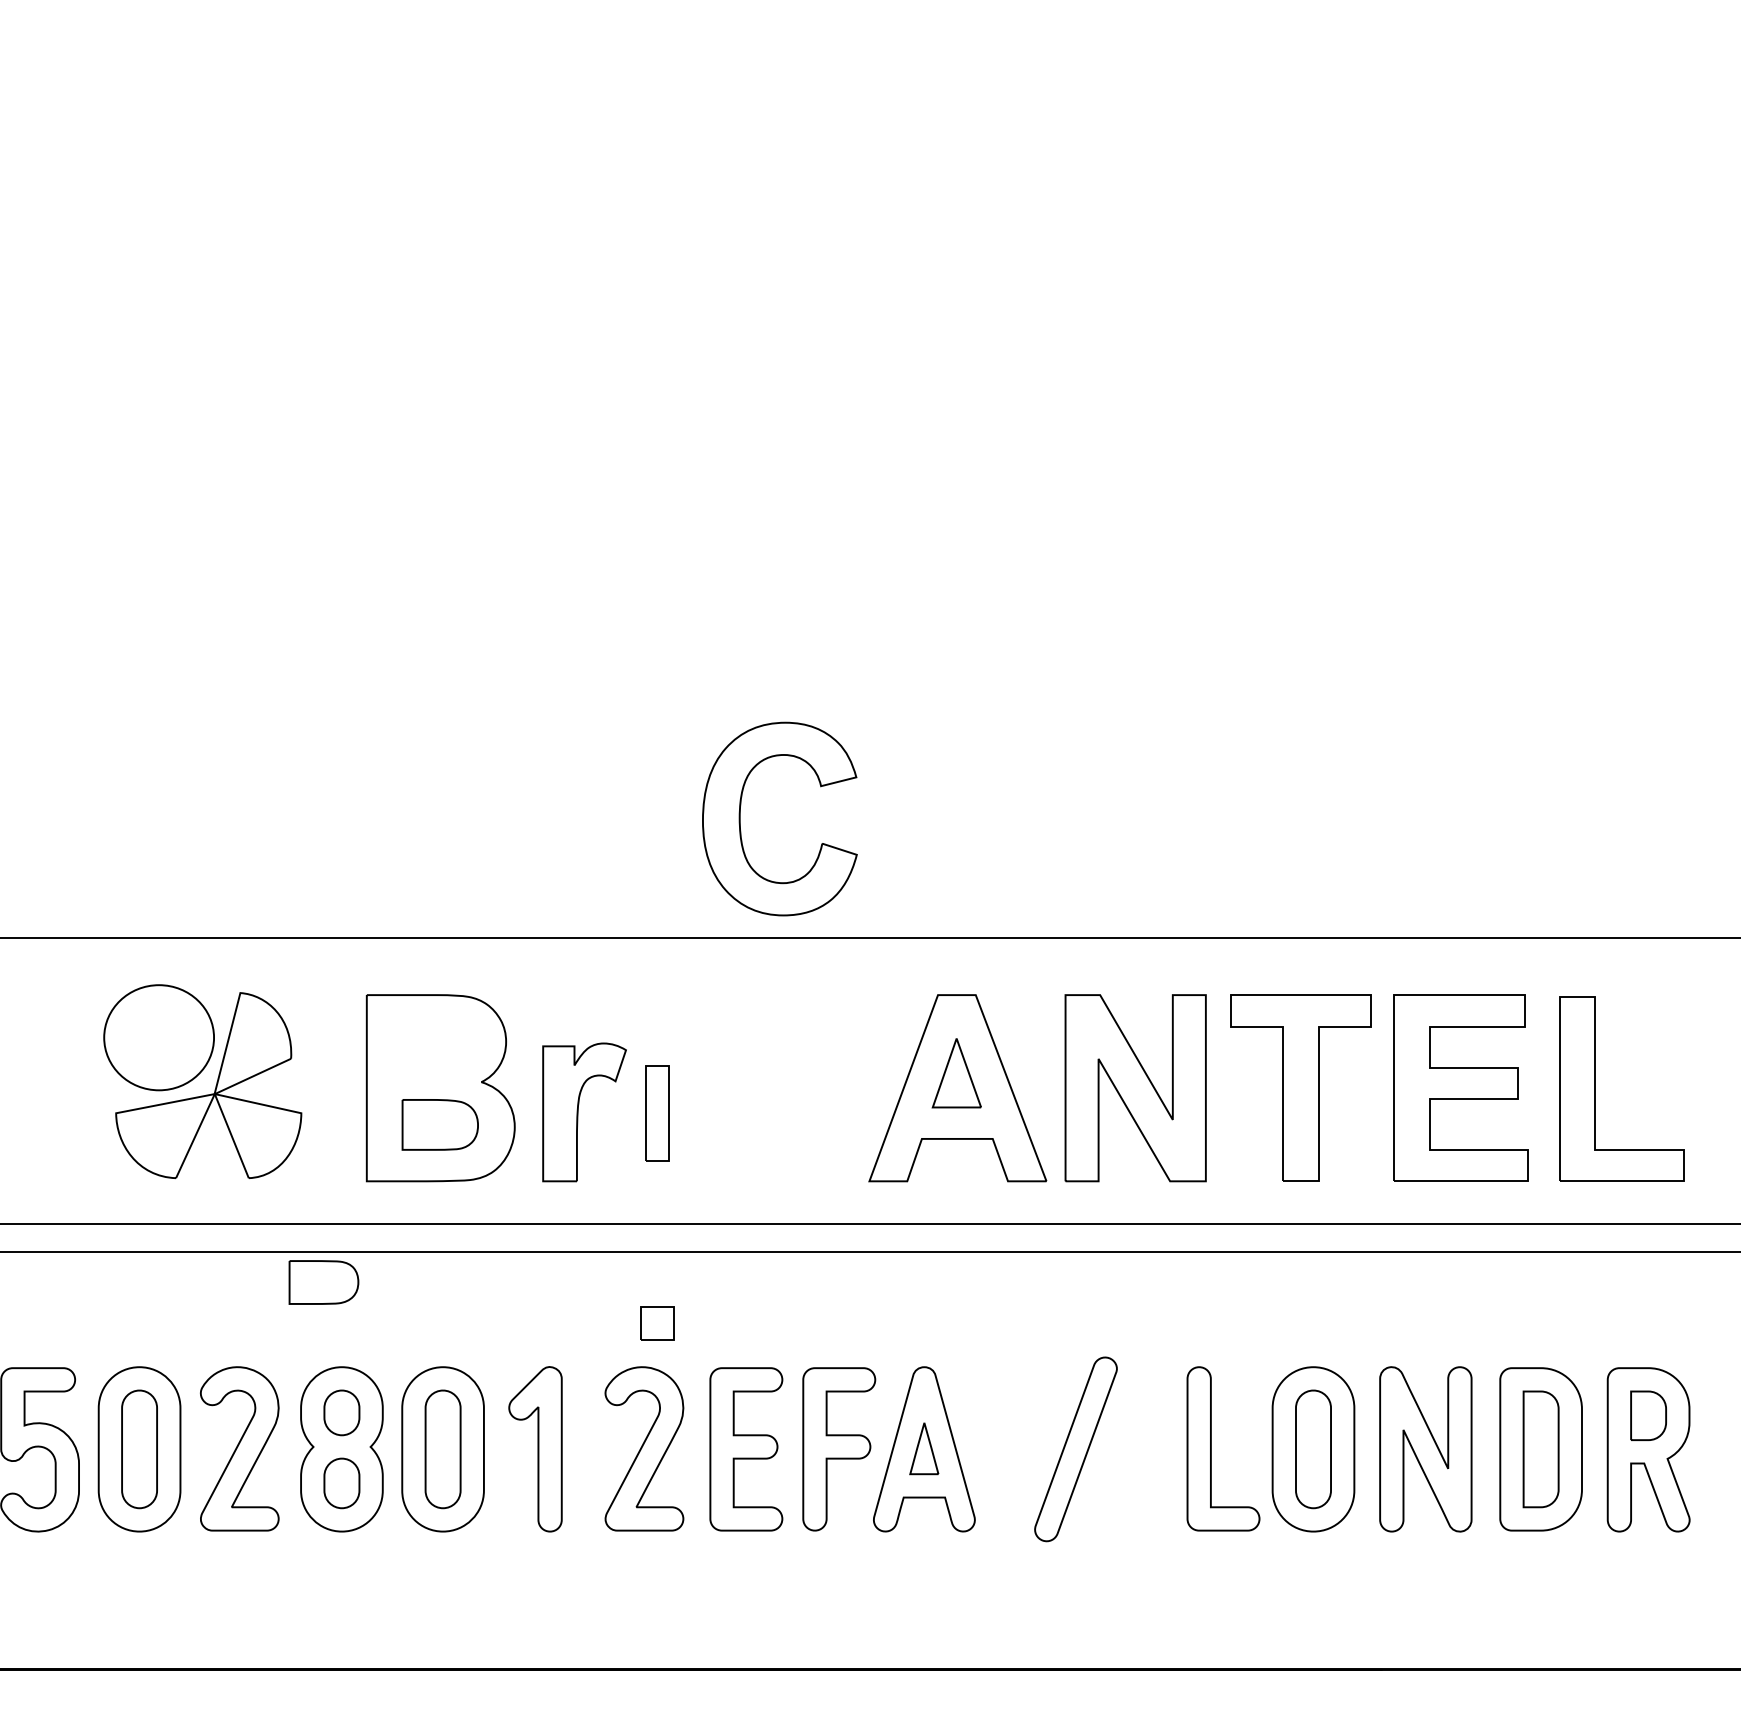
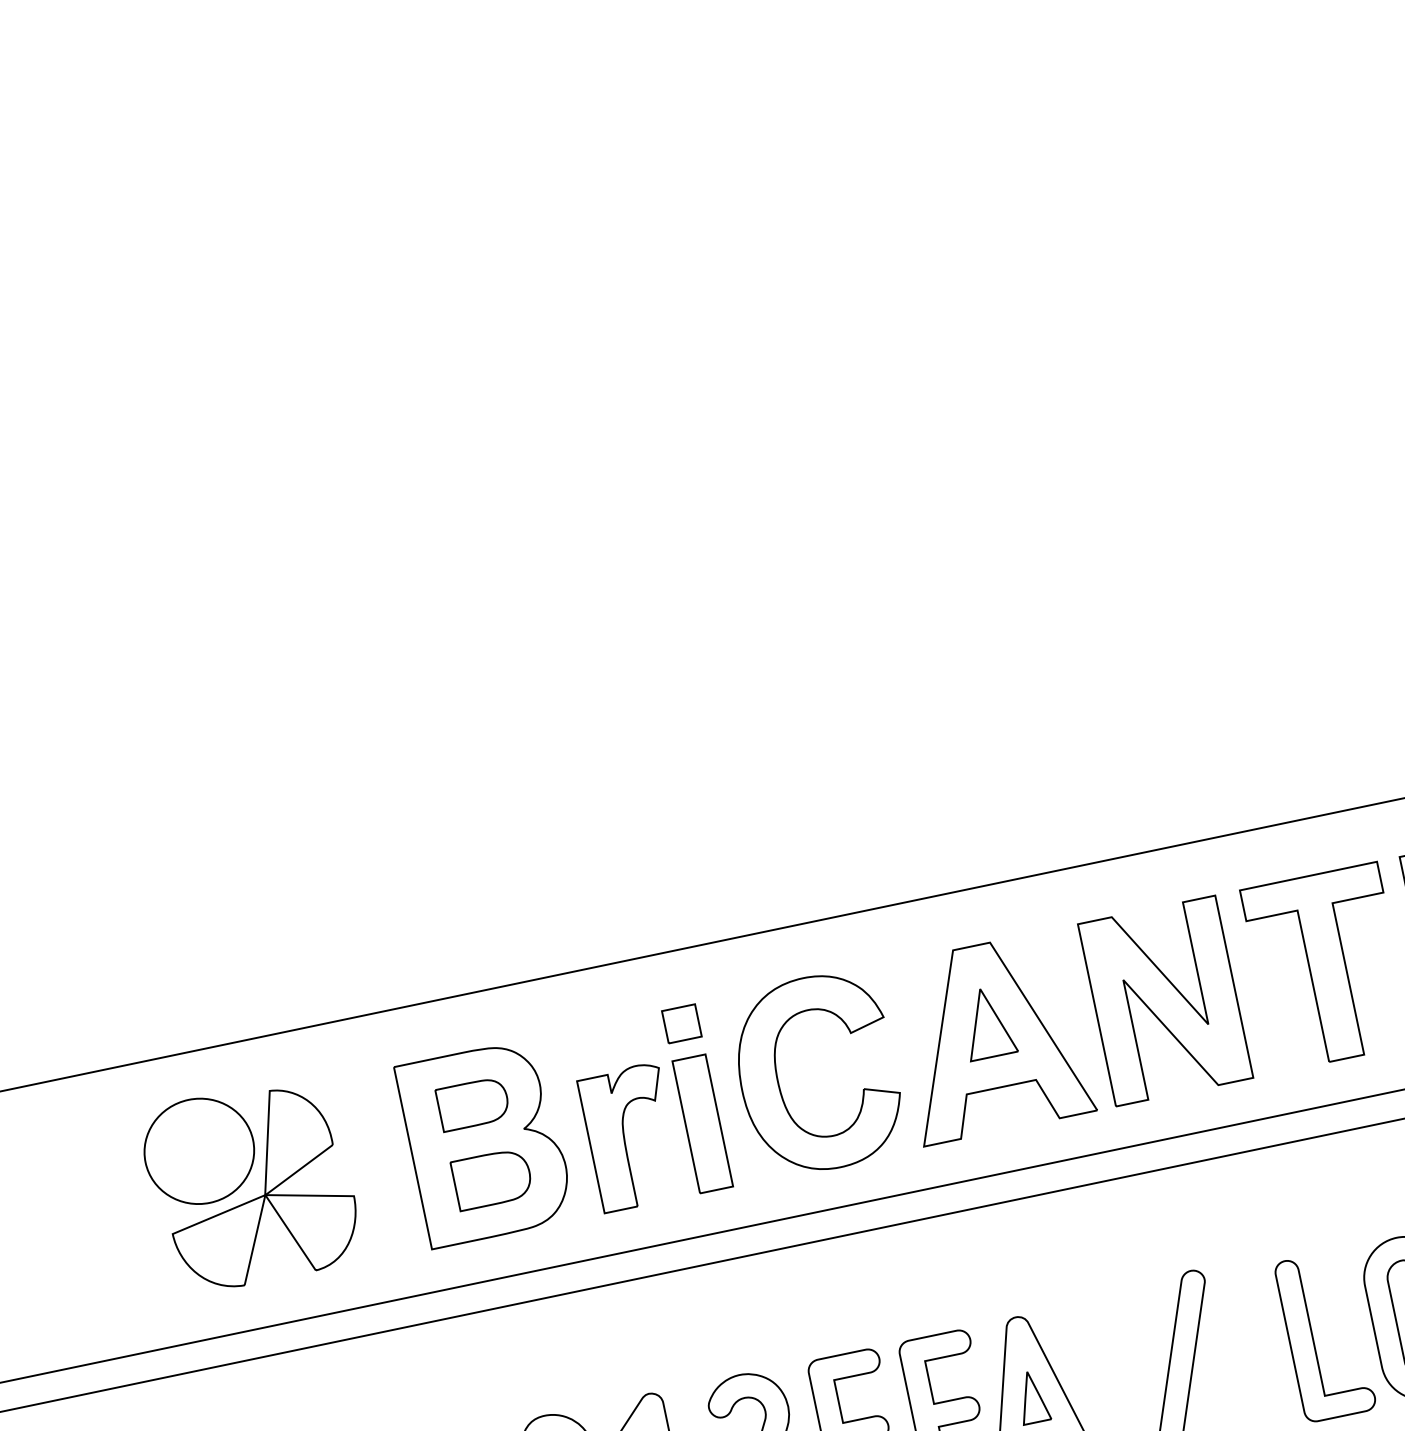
part: (740, 818) -> (778, 1081), moved
part: (657, 1113) -> (702, 1123), size x1.43
part: (323, 1282) -> (472, 1104), moved
part: (657, 1323) -> (681, 1023), moved

